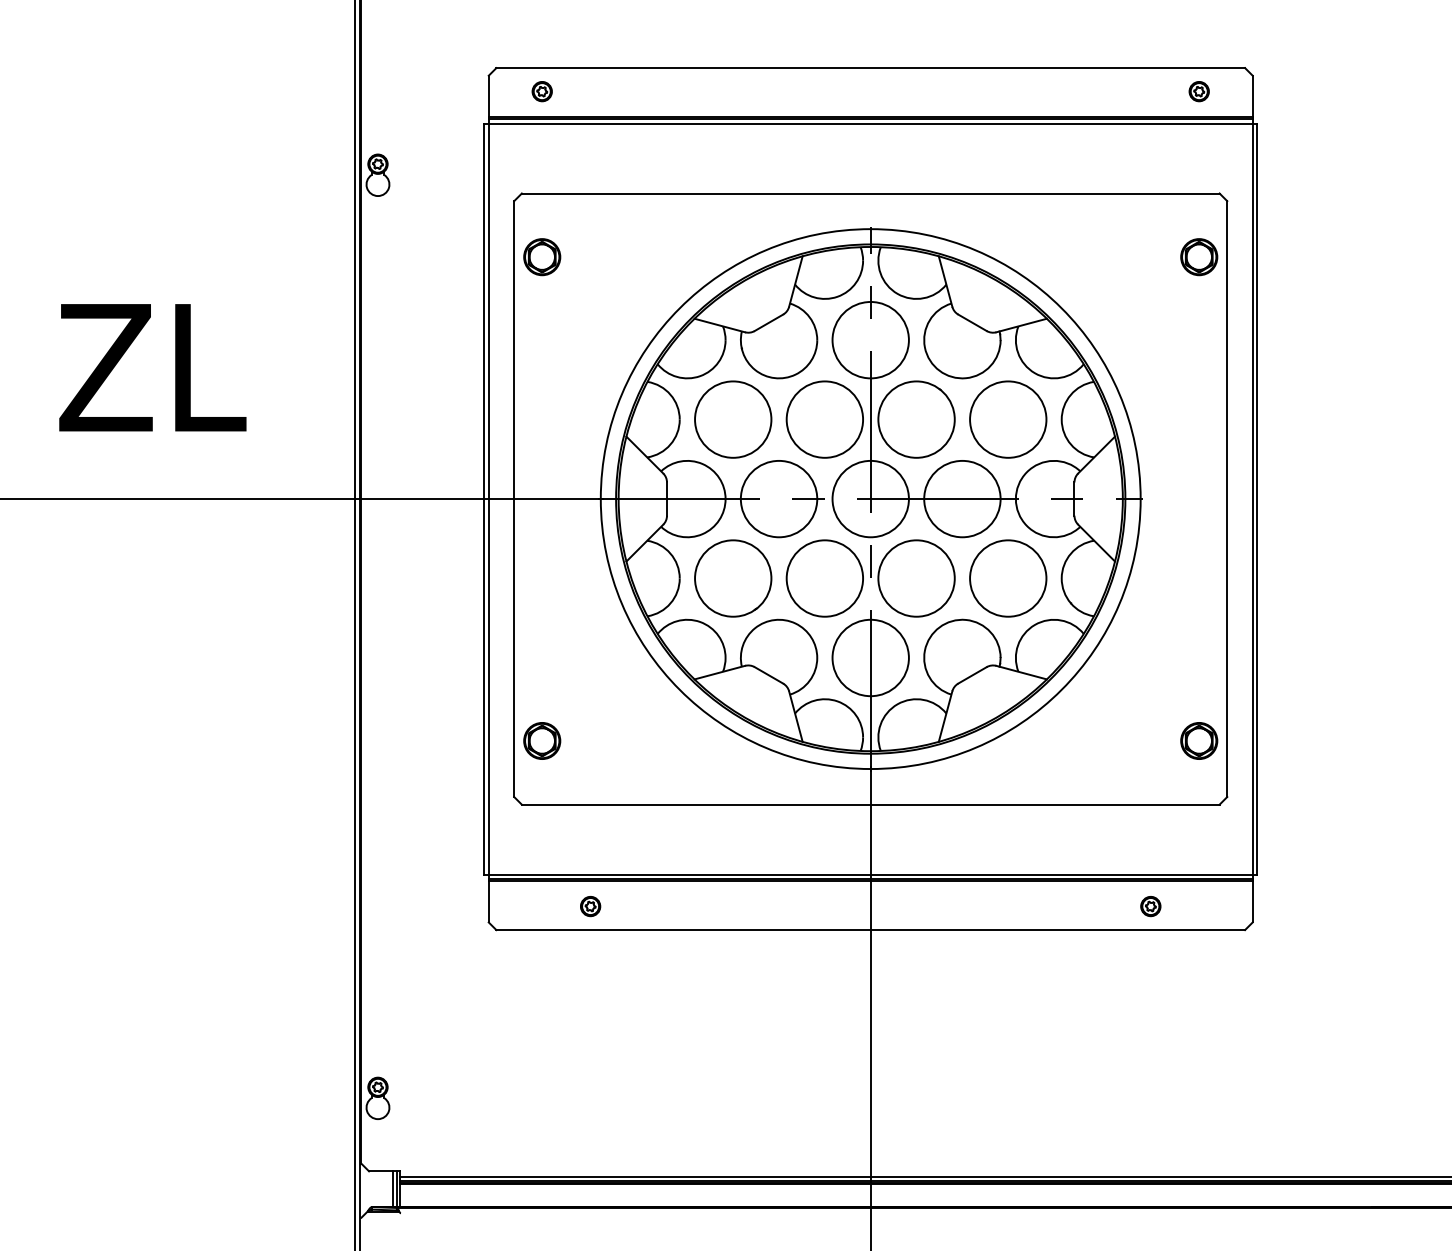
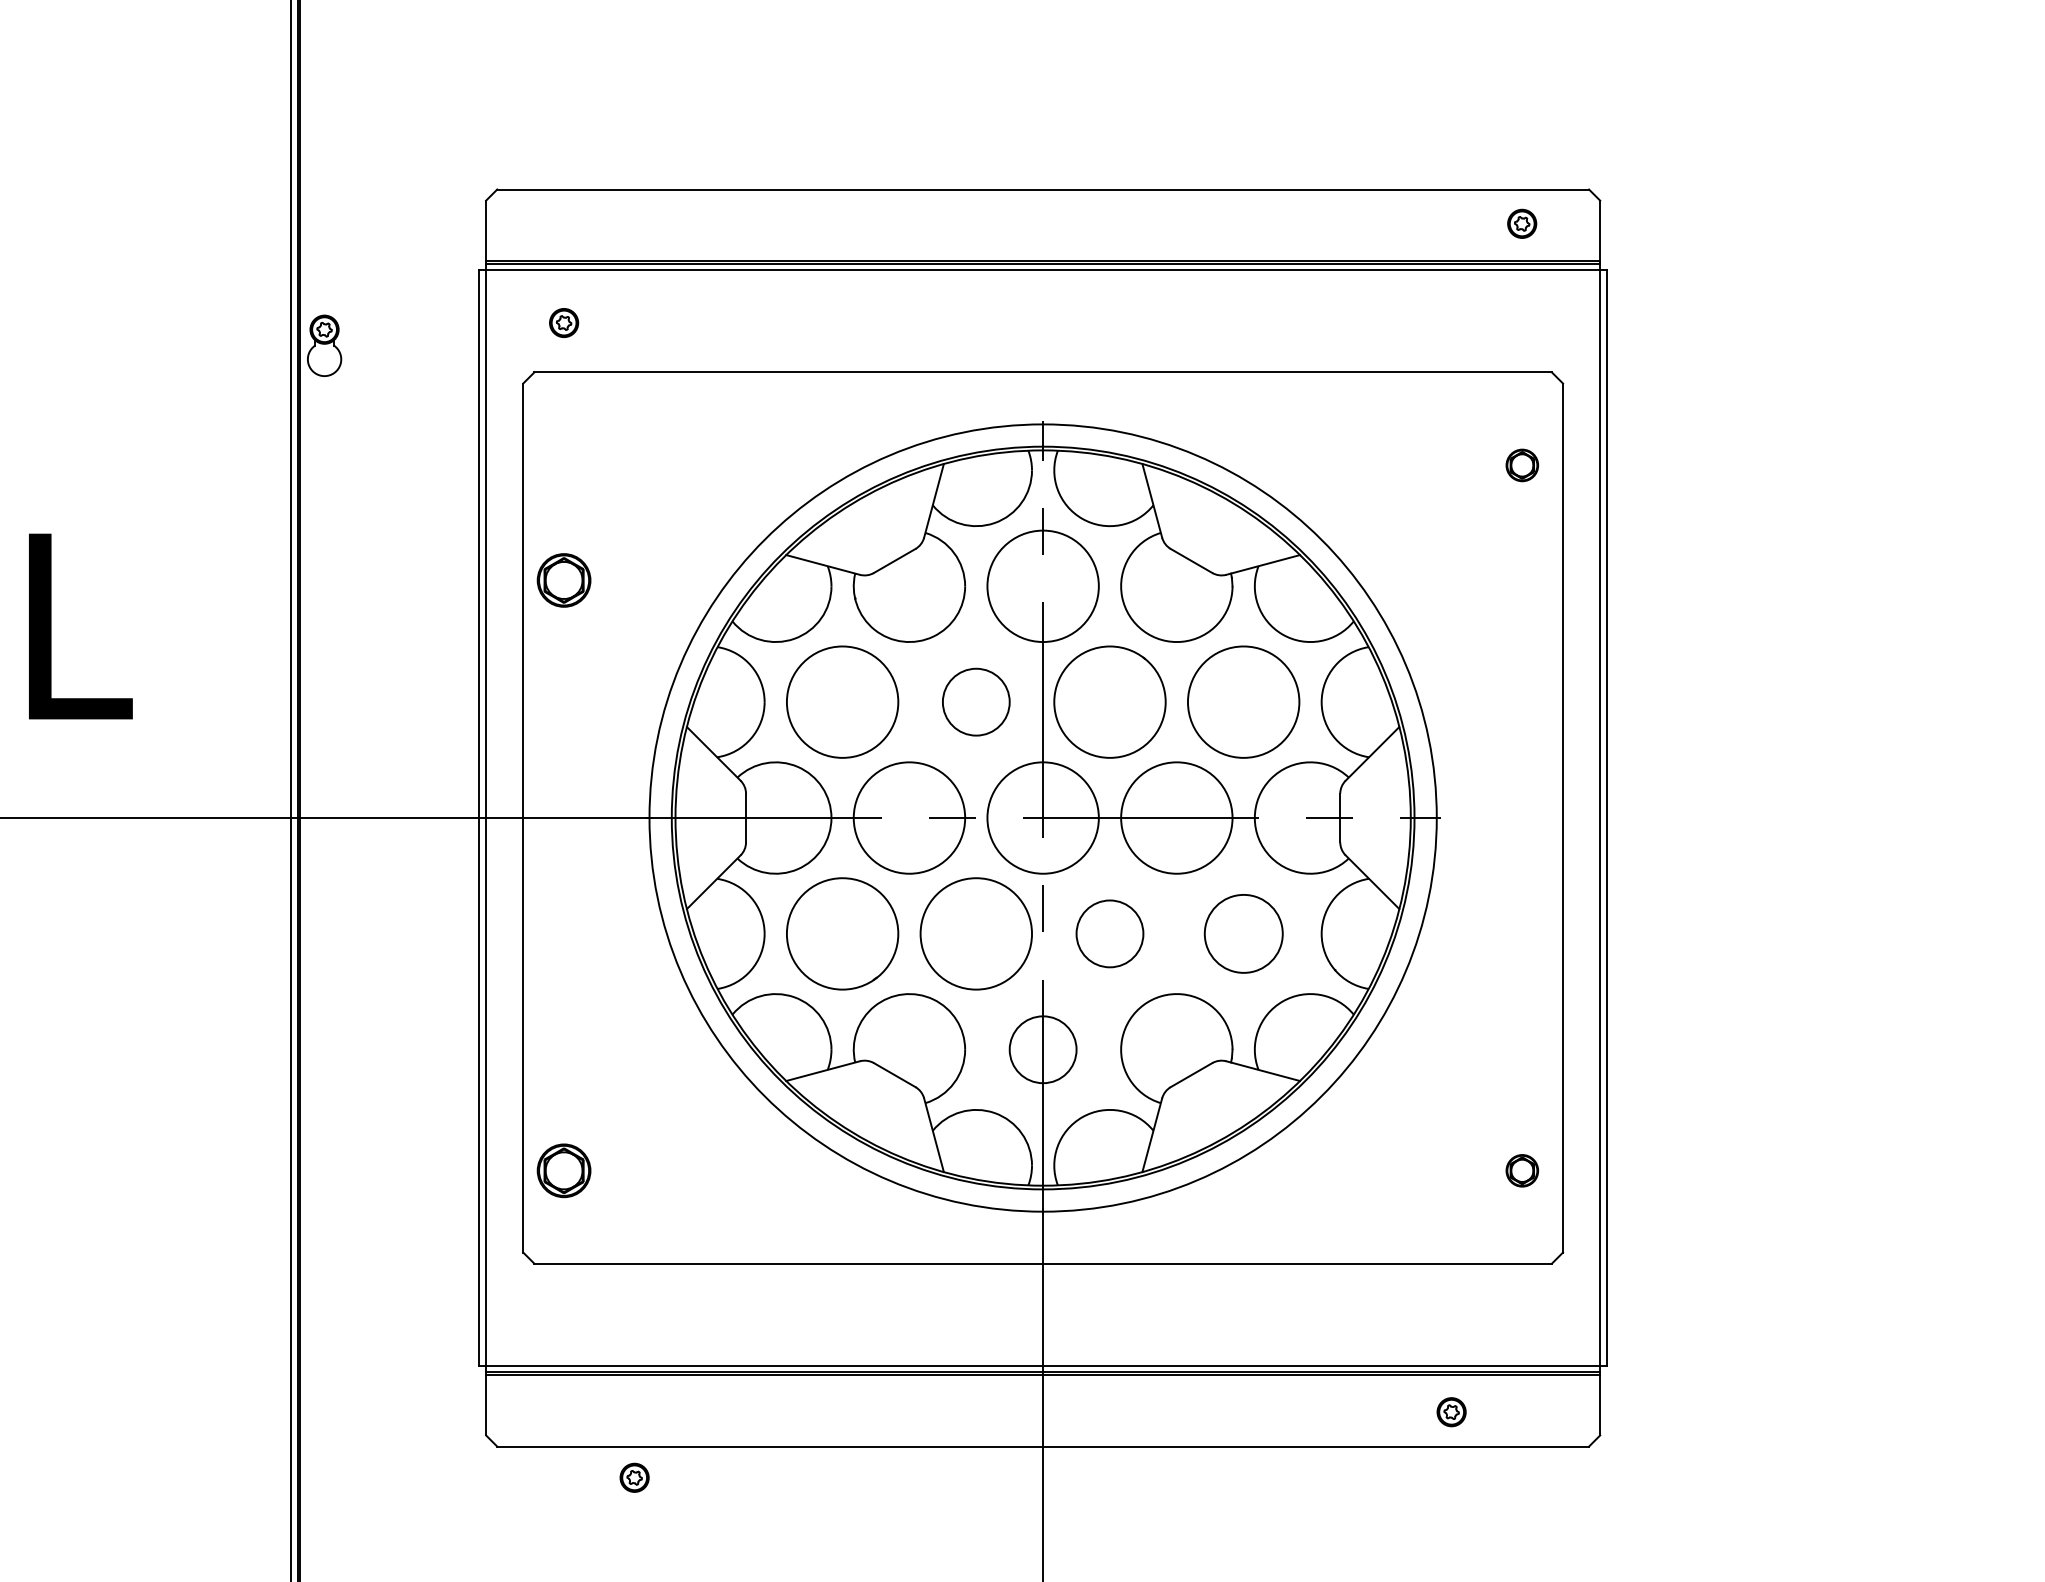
part: (541, 91) -> (563, 322), moved
part: (542, 257) -> (564, 580), moved
part: (1199, 257) -> (1522, 465), size x0.6
circle: (824, 419) -> (975, 701), size x0.6
circle: (916, 578) -> (1109, 933), size x0.6
circle: (1008, 578) -> (1244, 933), size x0.7
circle: (870, 657) -> (1042, 1049), size x0.6
part: (1199, 740) -> (1522, 1170), size x0.6
part: (590, 906) -> (634, 1477), moved

